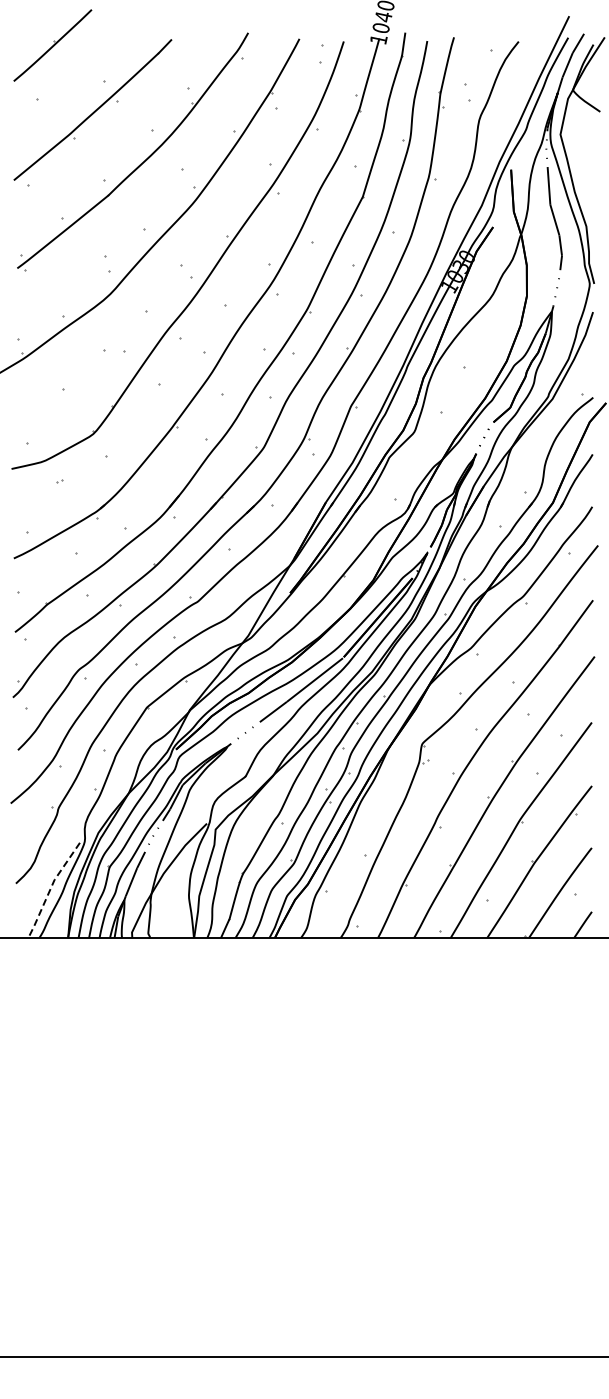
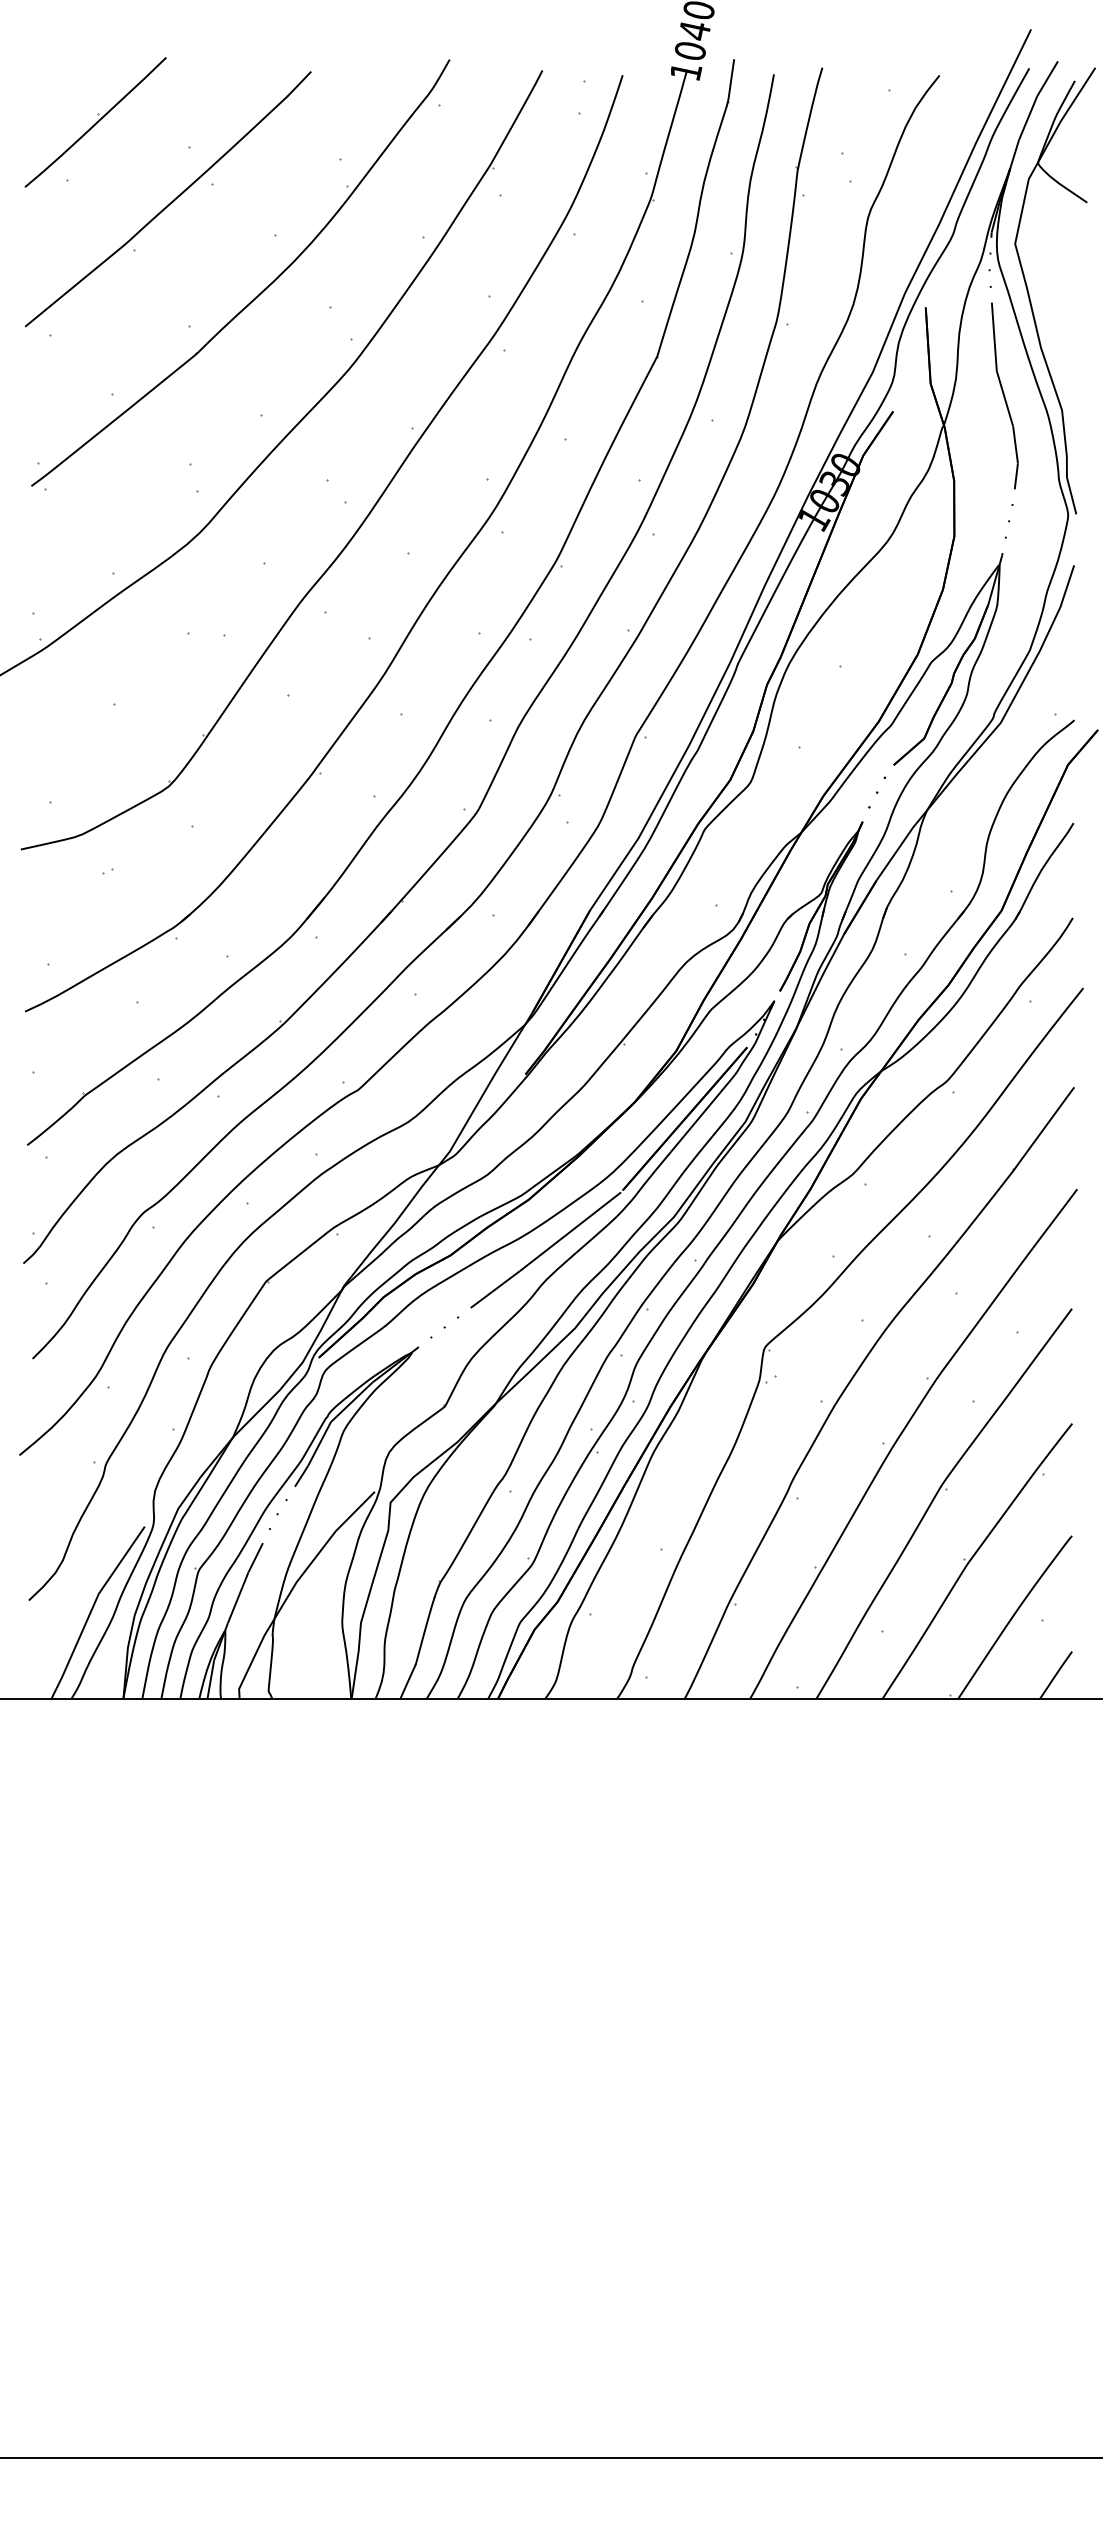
part: (52, 45) -> (95, 122), moved
line: (50, 889) -> (91, 1611), dashed -> solid

